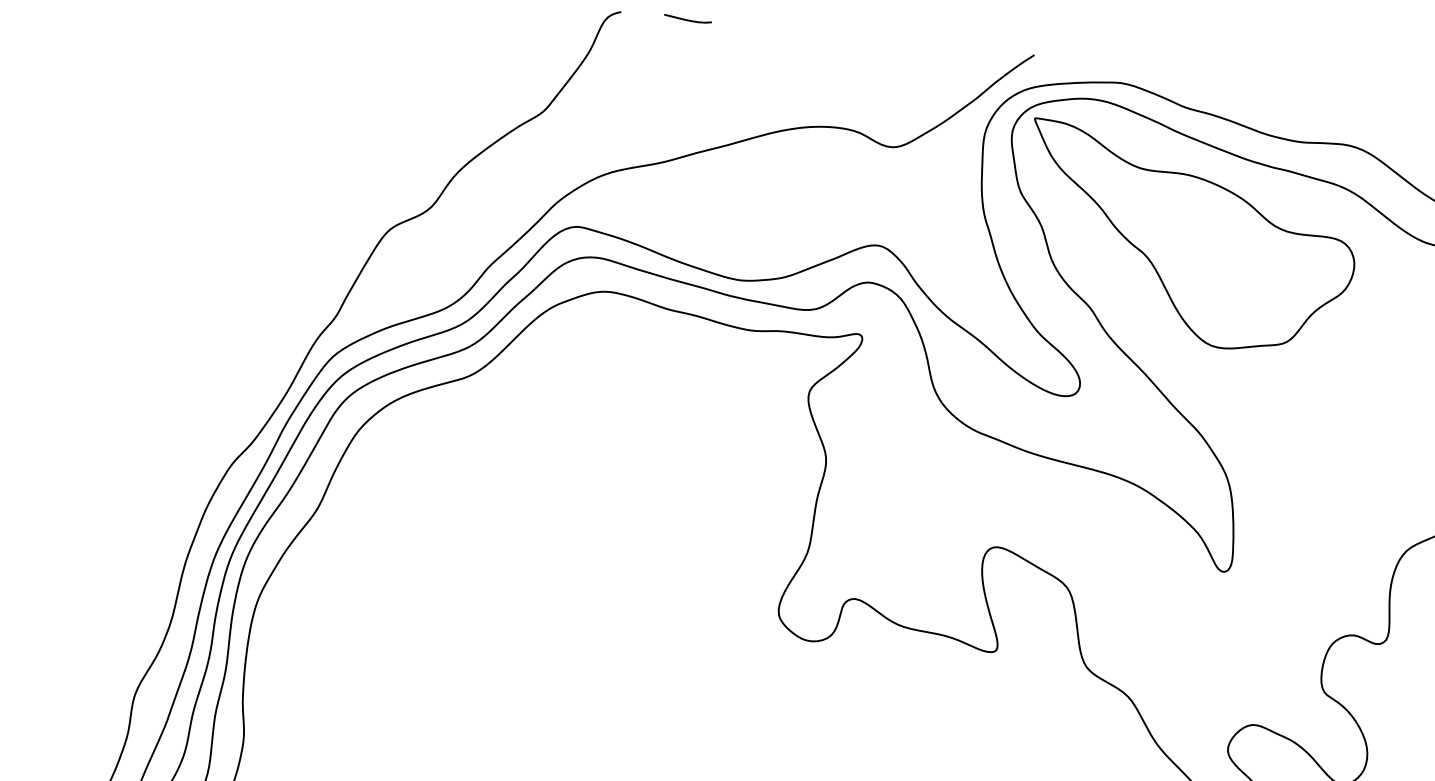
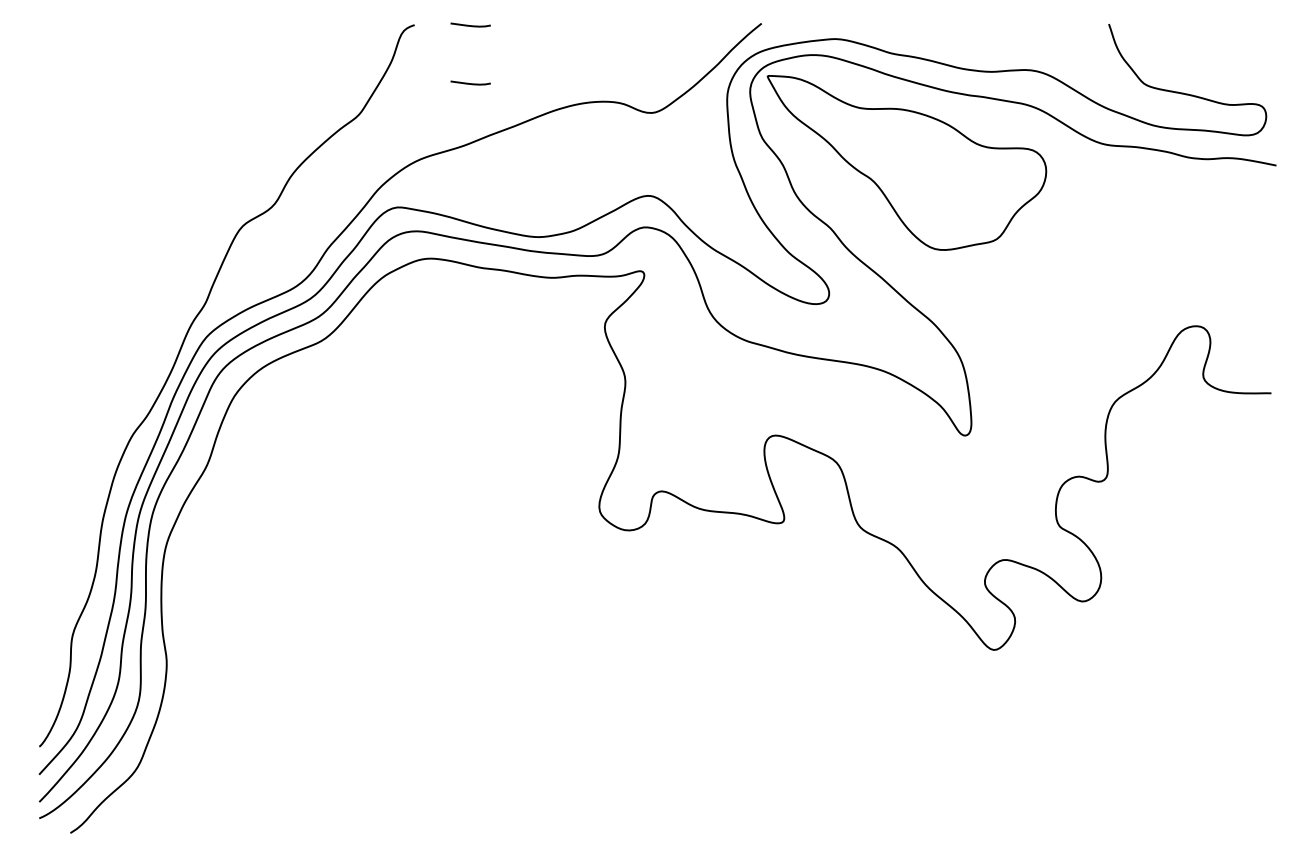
curve: (680, 88) -> (470, 83), added

